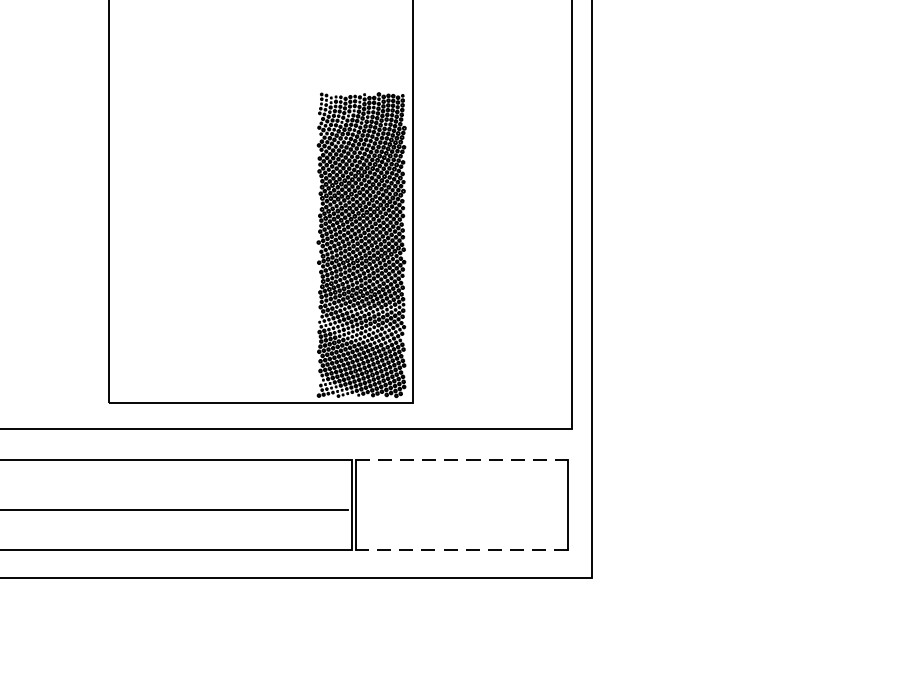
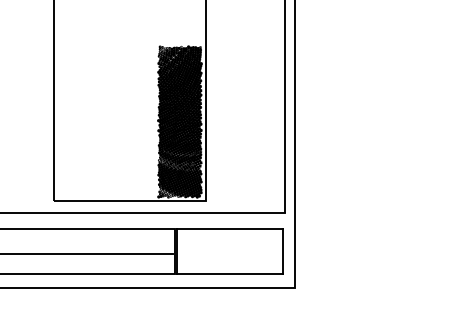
line: (461, 458) -> (229, 228), dashed -> solid
line: (461, 551) -> (229, 274), dashed -> solid

